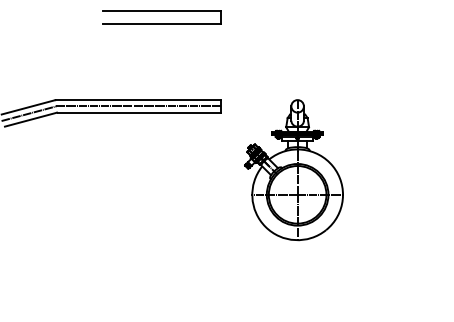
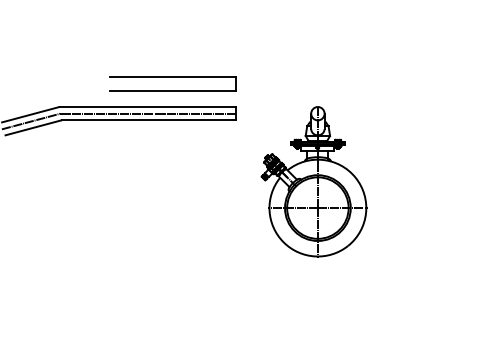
part: (161, 17) -> (172, 83), moved

